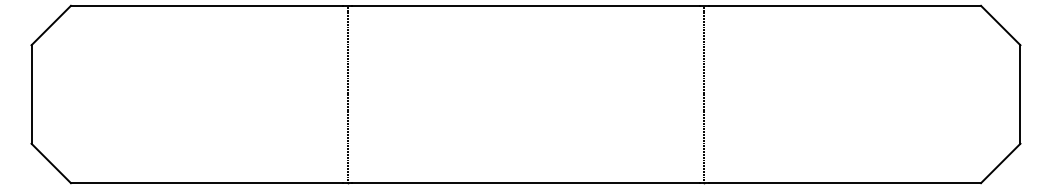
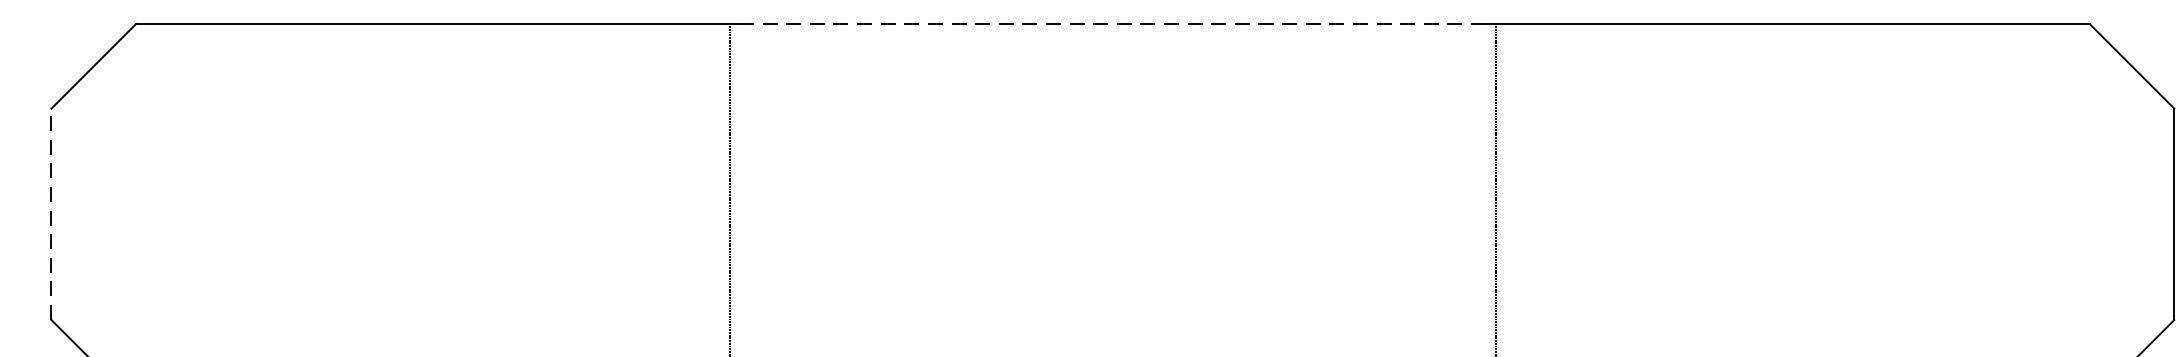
line: (525, 5) -> (1111, 23), solid -> dashed
line: (31, 94) -> (51, 214), solid -> dashed

